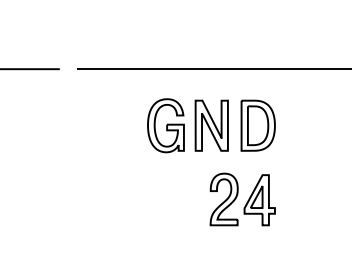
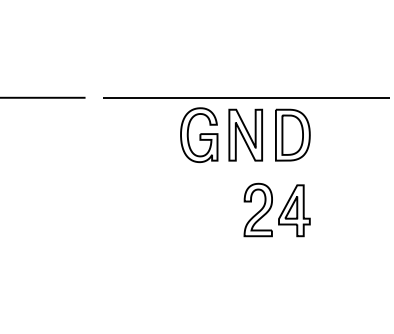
part: (217, 174) -> (251, 184), moved

